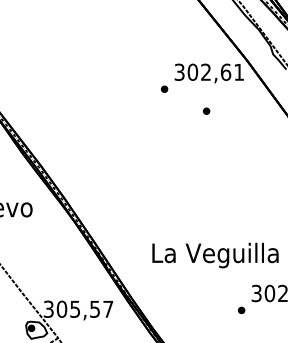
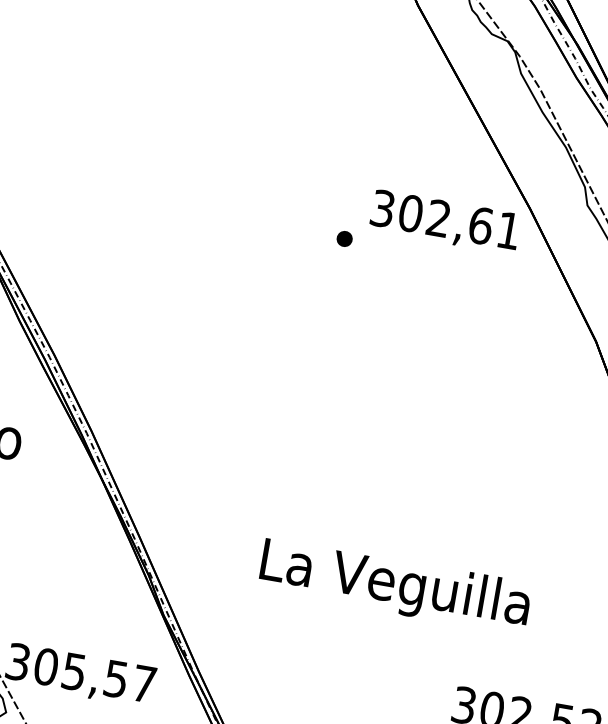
part: (206, 110) -> (425, 299), removed
text: (215, 255) -> (395, 586), moved

